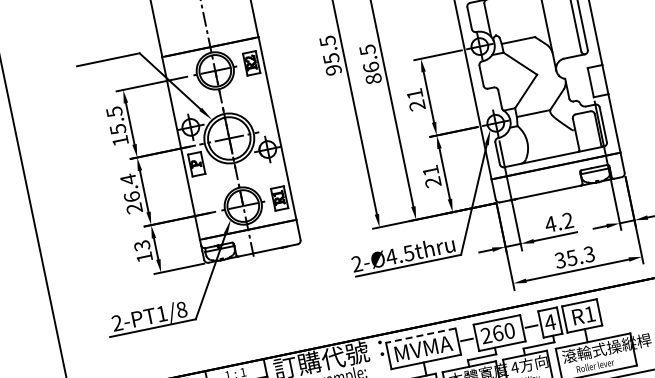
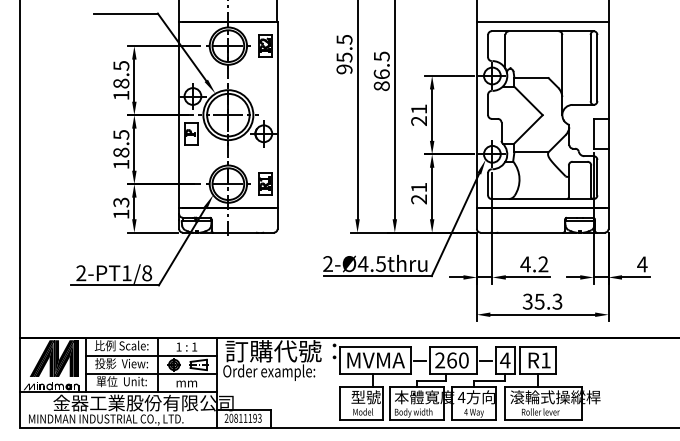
text: (118, 129) -> (121, 83), 15.5 -> 18.5
text: (131, 193) -> (121, 149), 26.4 -> 18.5
line: (420, 336) -> (375, 347), dashed -> solid

